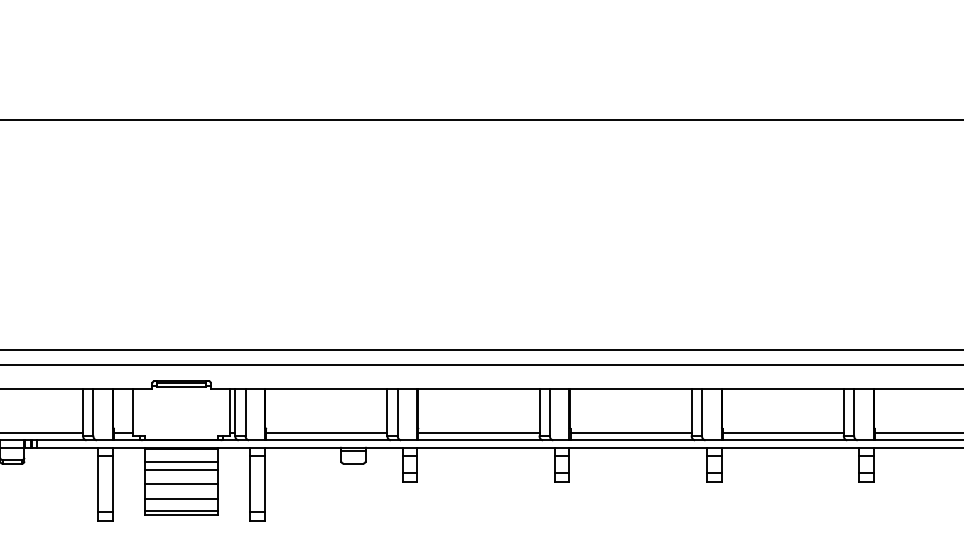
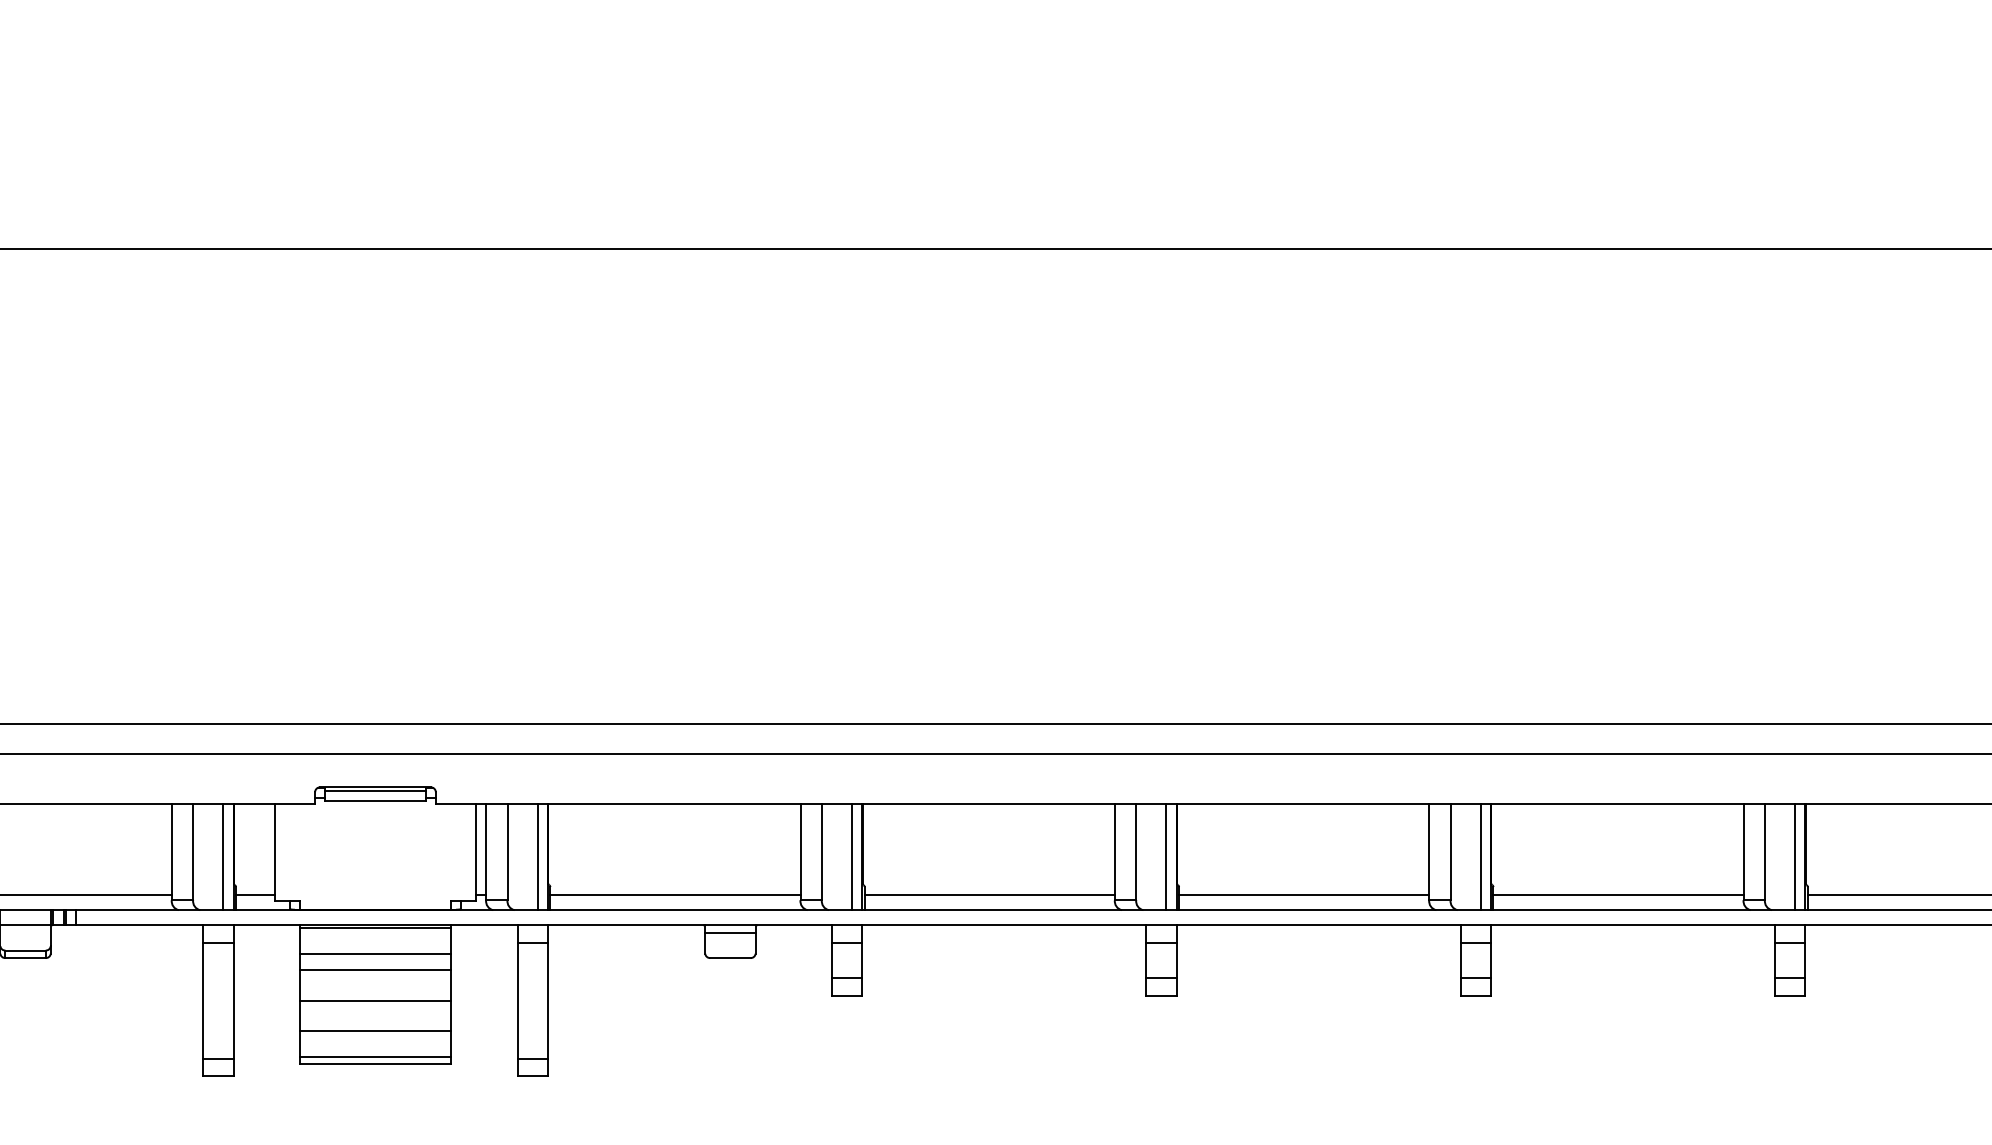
line: (107, 414) -> (222, 856), added
line: (260, 414) -> (538, 856), added
line: (412, 414) -> (852, 856), added
line: (564, 414) -> (1166, 856), added
line: (716, 414) -> (1480, 856), added
line: (868, 414) -> (1794, 856), added

